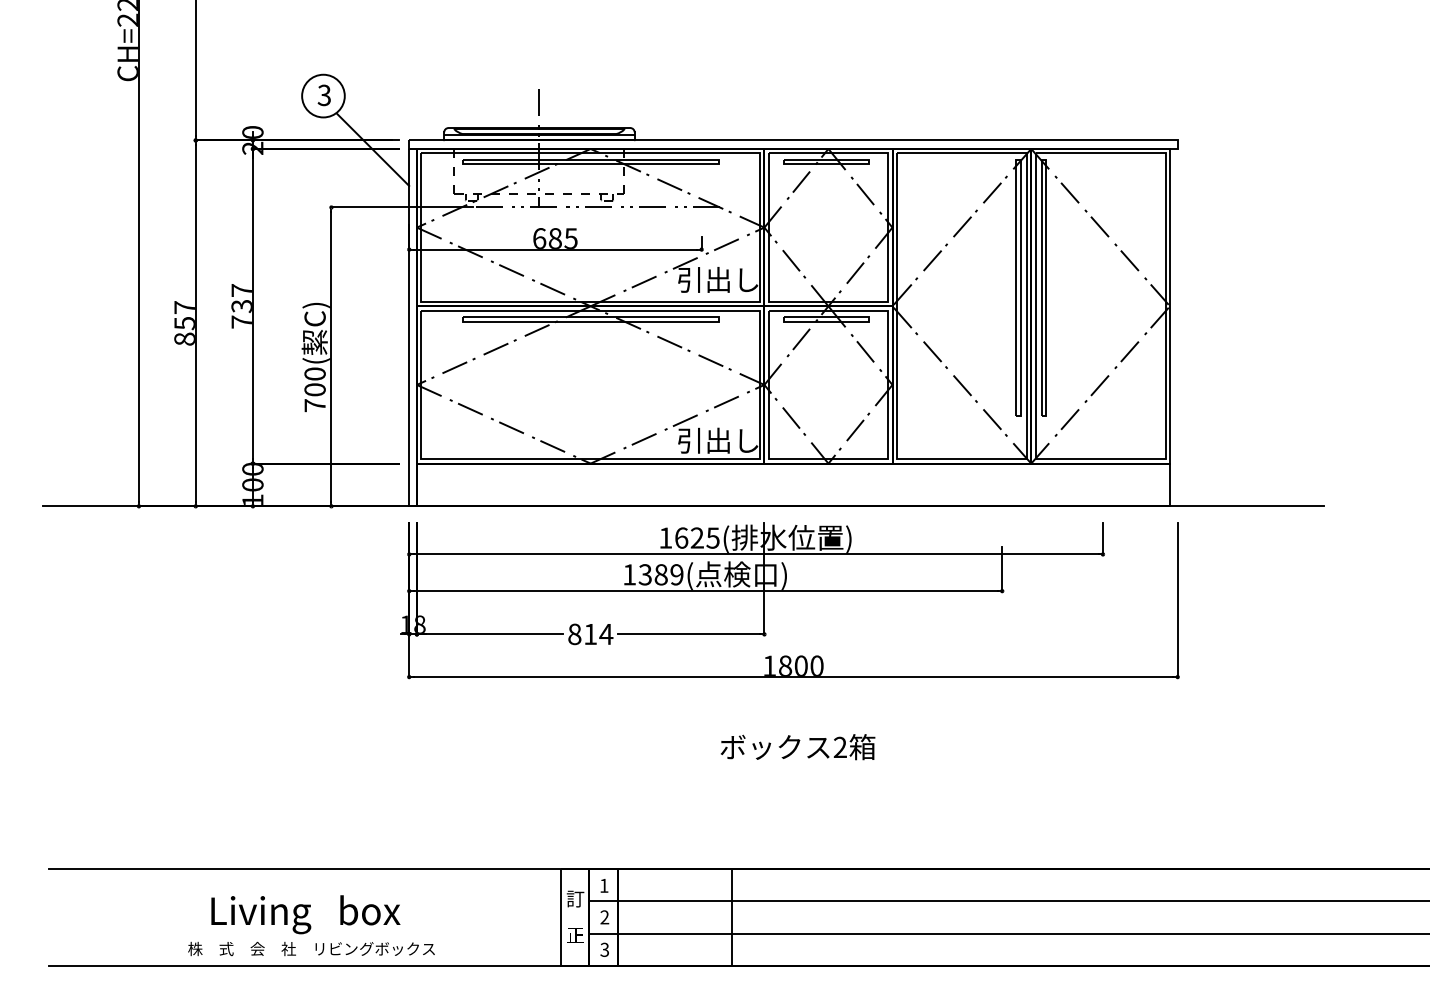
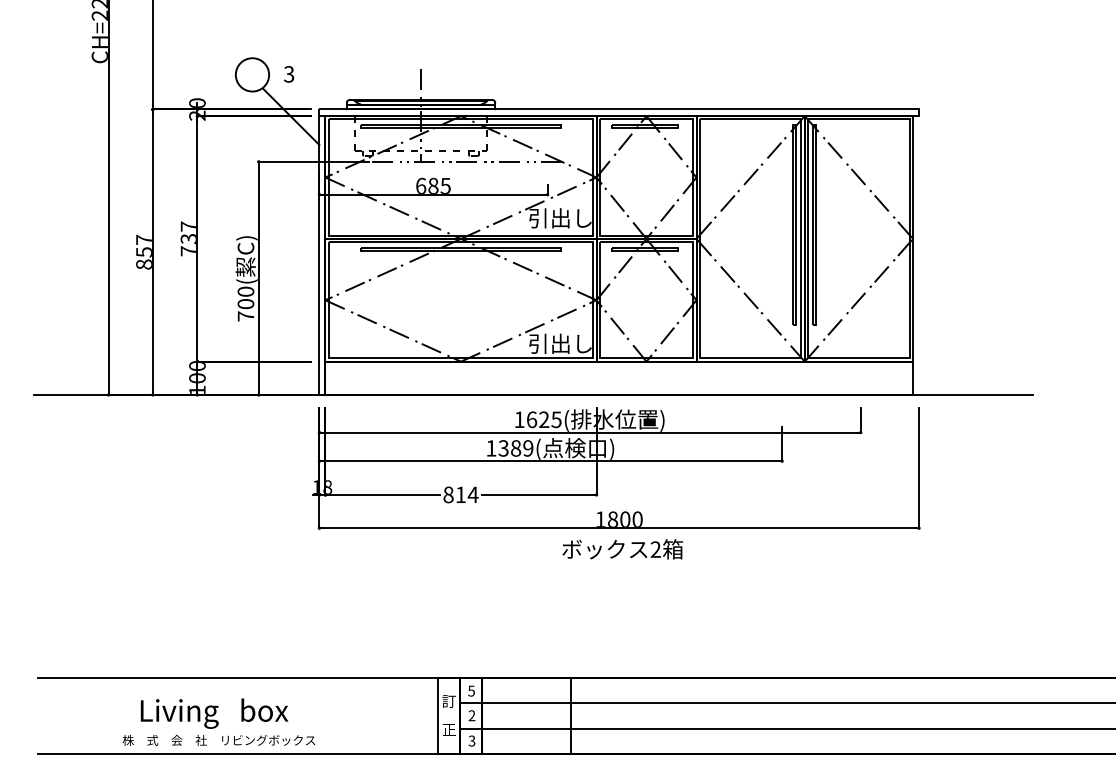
text: (323, 95) -> (288, 74), moved
text: (797, 747) -> (622, 549), moved
text: (603, 885) -> (470, 690), 1 -> 5
text: (311, 925) -> (218, 722), moved

